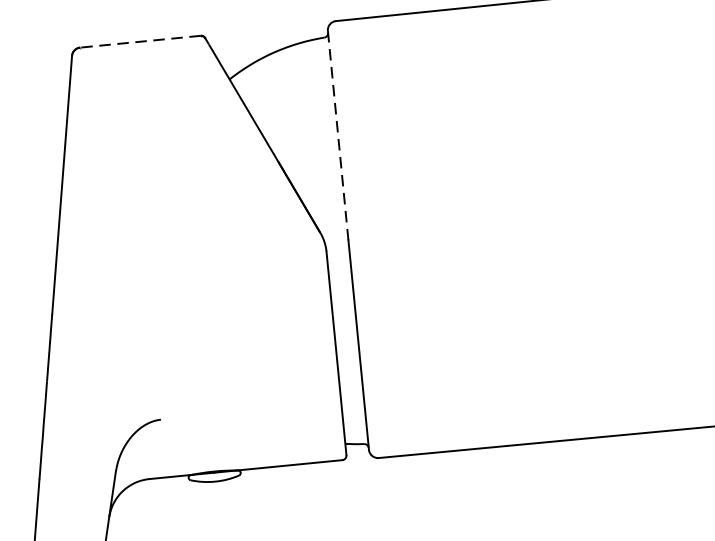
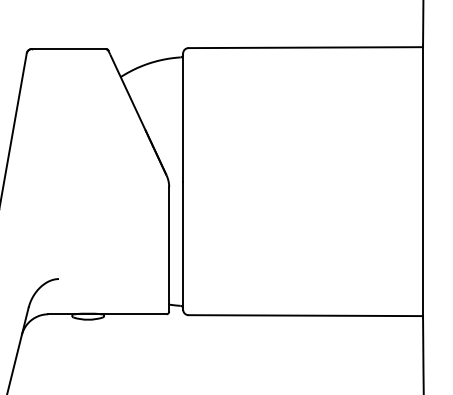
line: (141, 40) -> (69, 48), dashed -> solid
line: (338, 135) -> (183, 117), dashed -> solid

